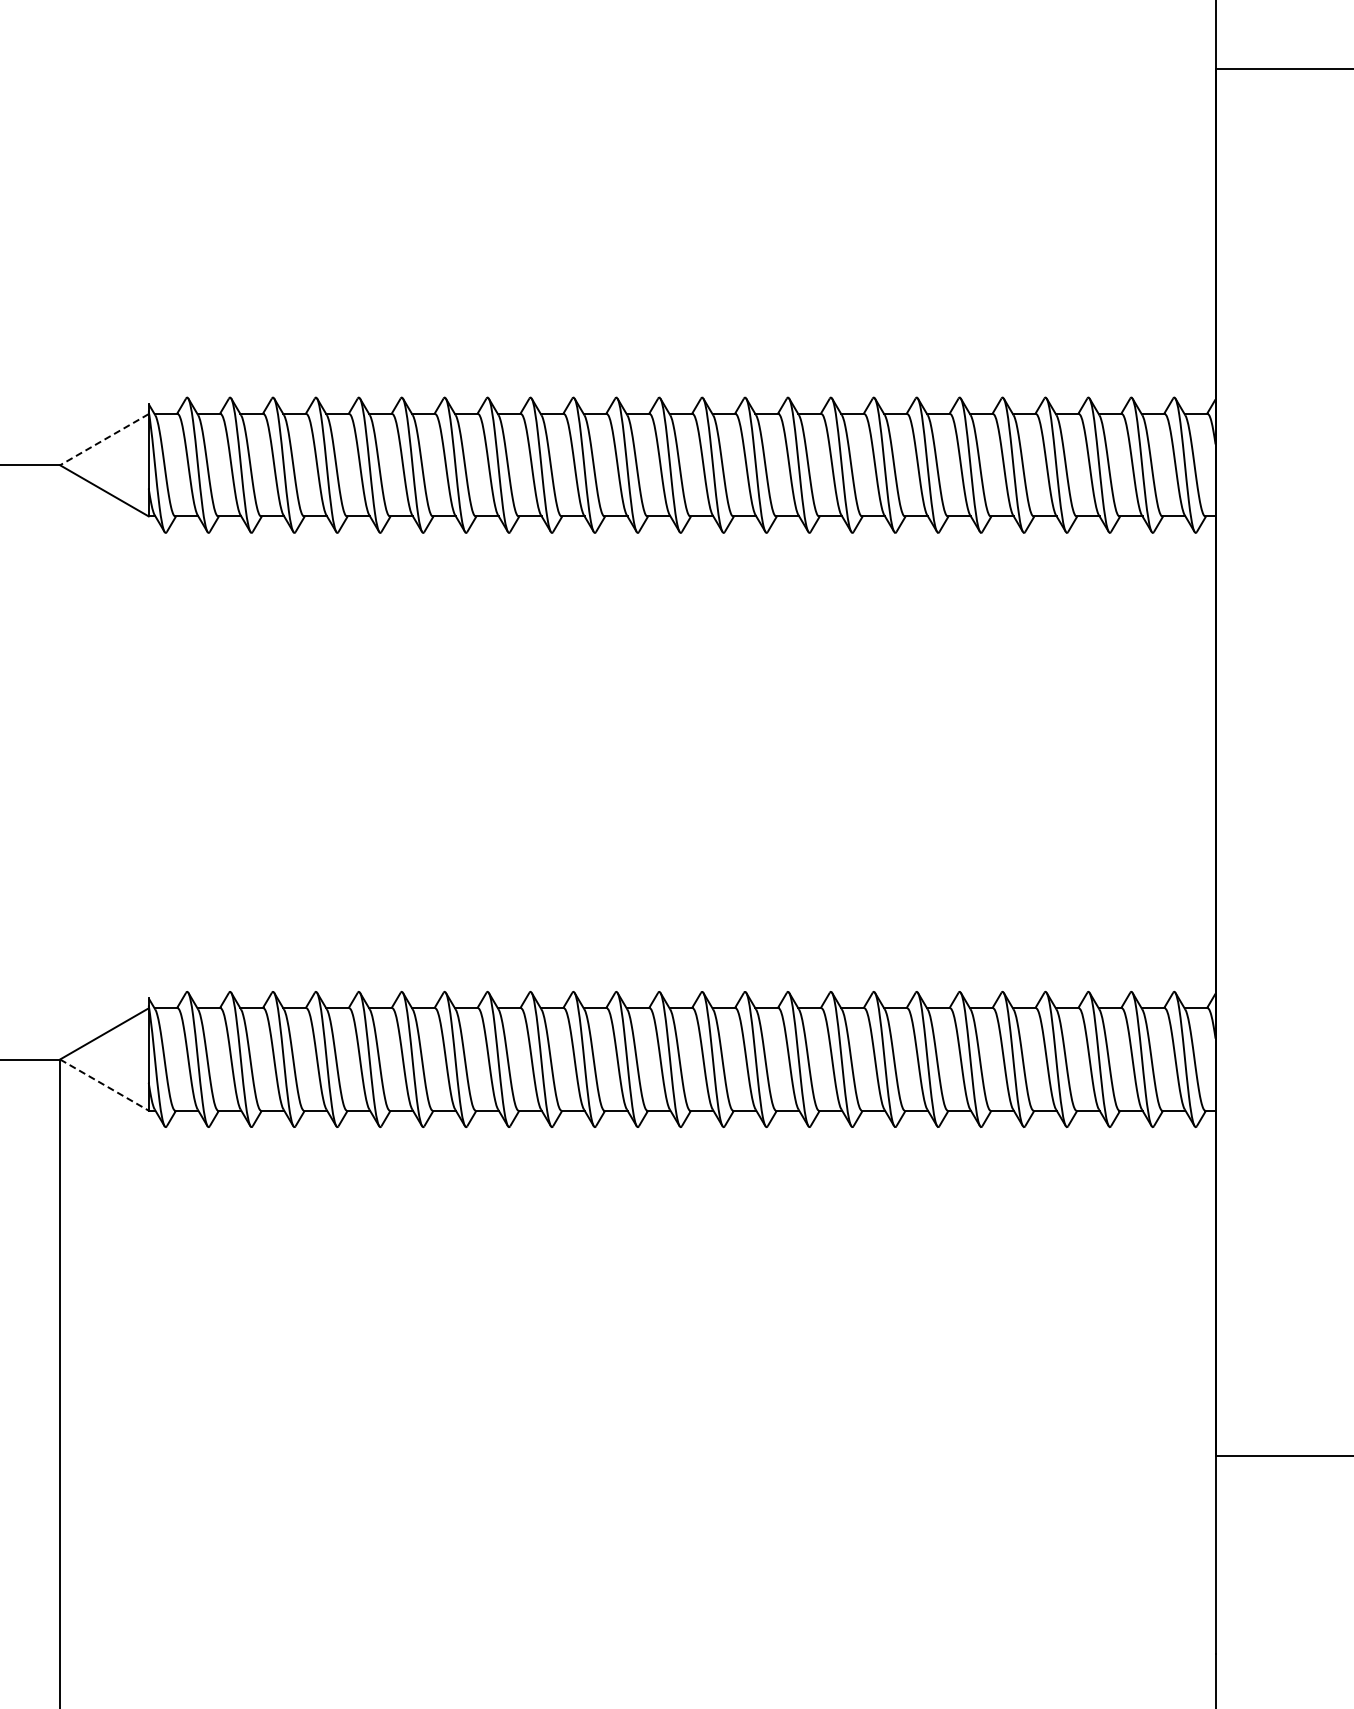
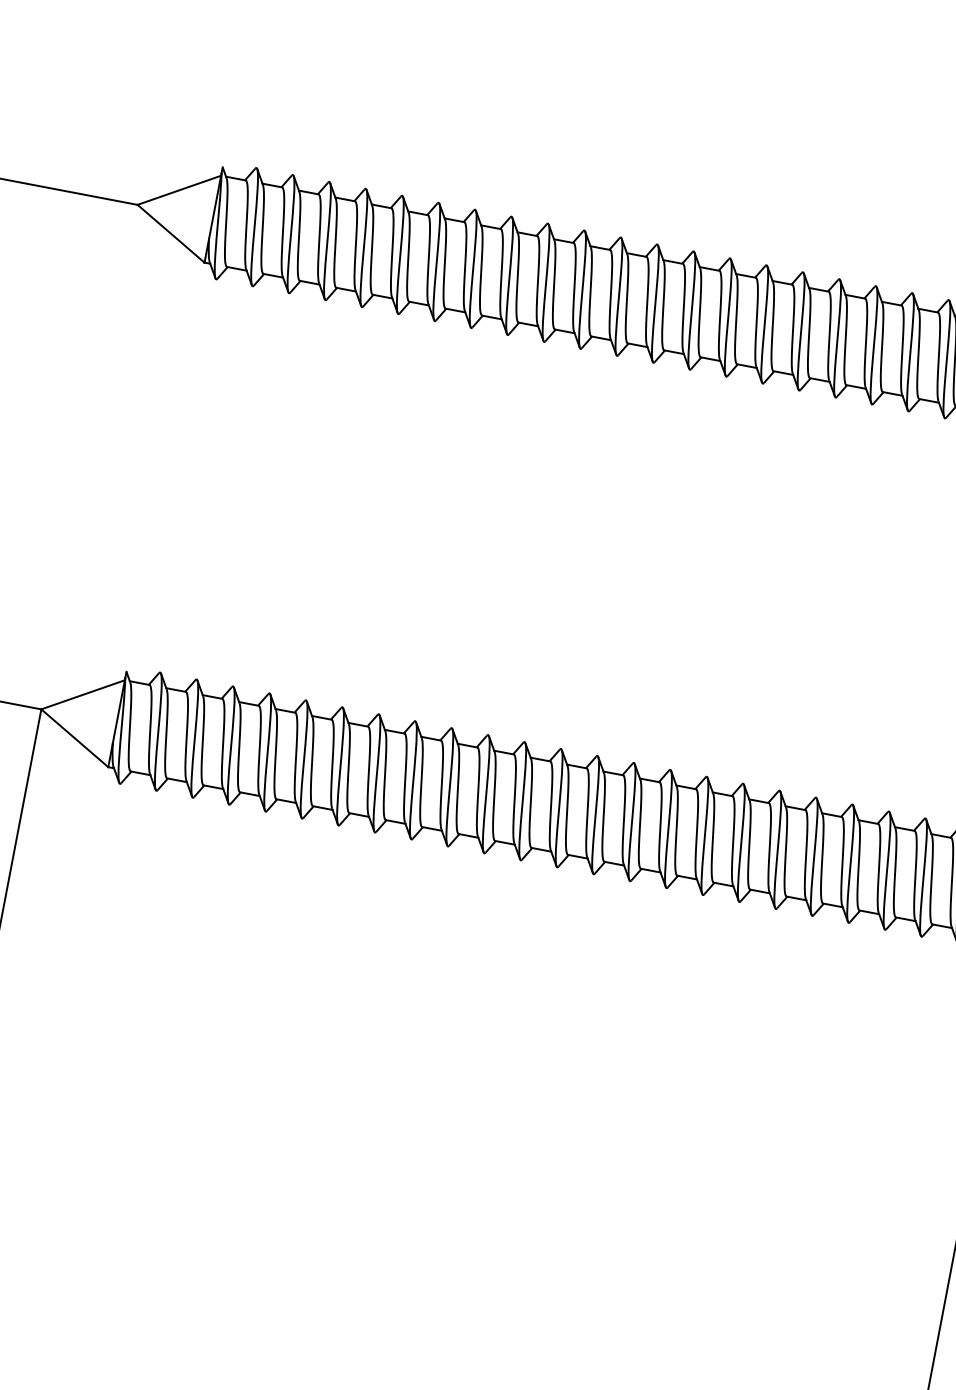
line: (104, 439) -> (179, 190), dashed -> solid
line: (104, 1085) -> (74, 738), dashed -> solid

